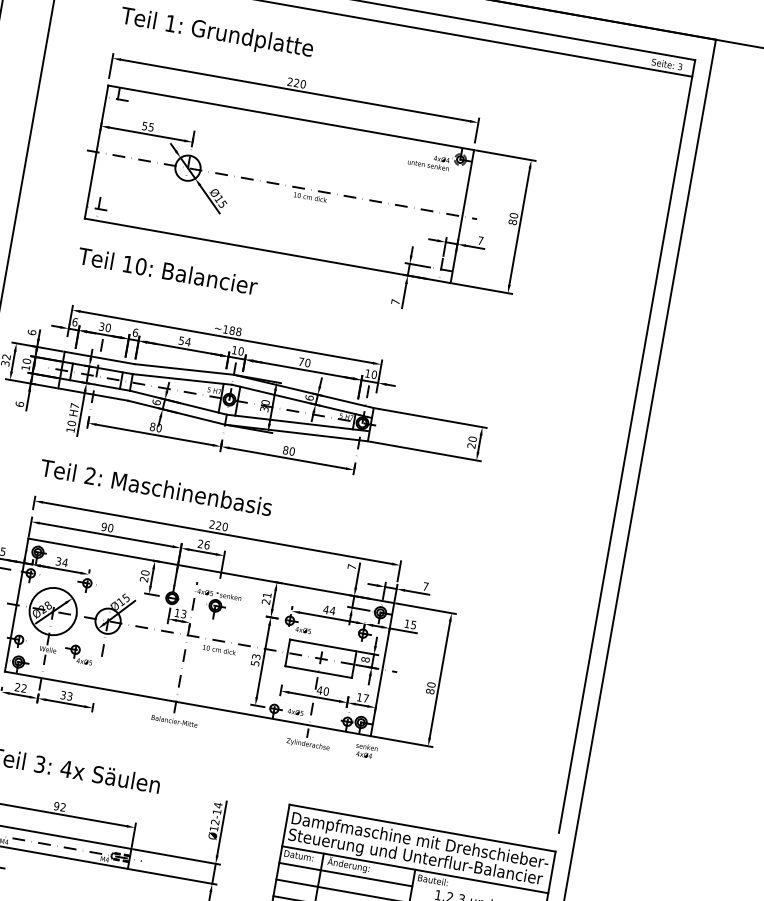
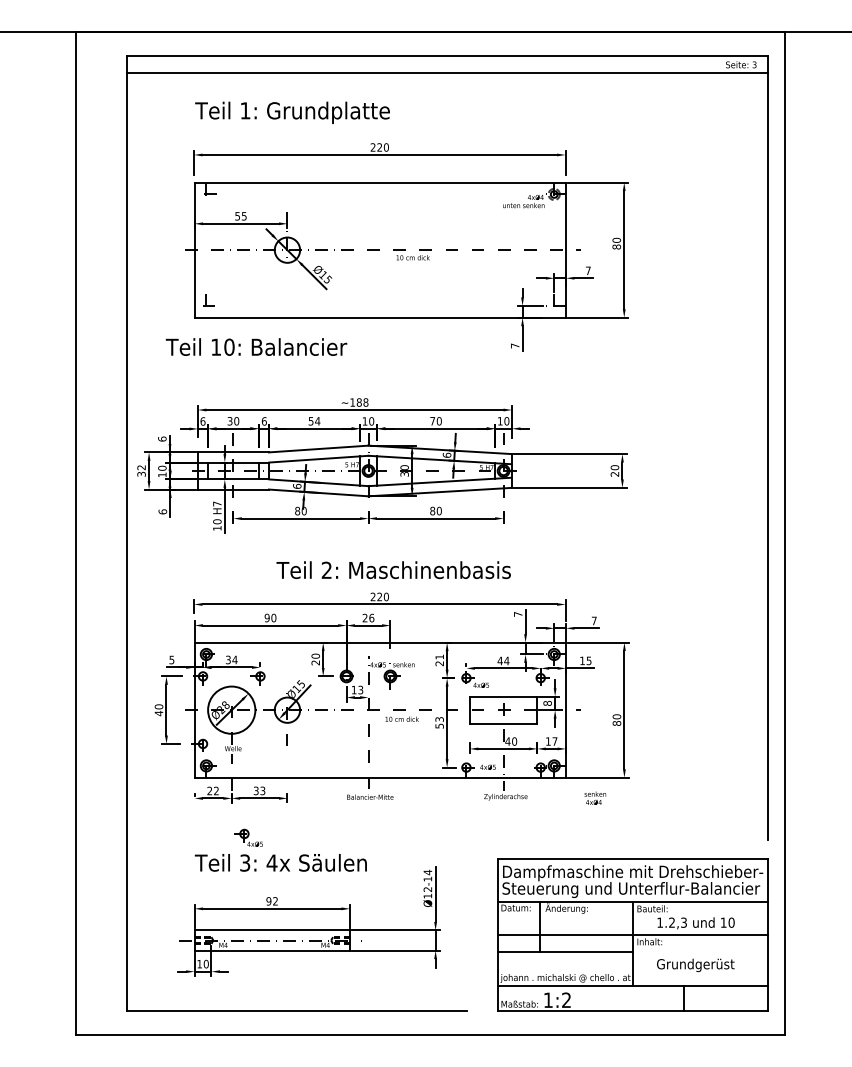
text: (167, 270) -> (256, 346), moved
text: (156, 487) -> (393, 570), moved
part: (79, 653) -> (248, 837), moved
text: (366, 750) -> (595, 797), moved
line: (345, 874) -> (565, 918), removed

